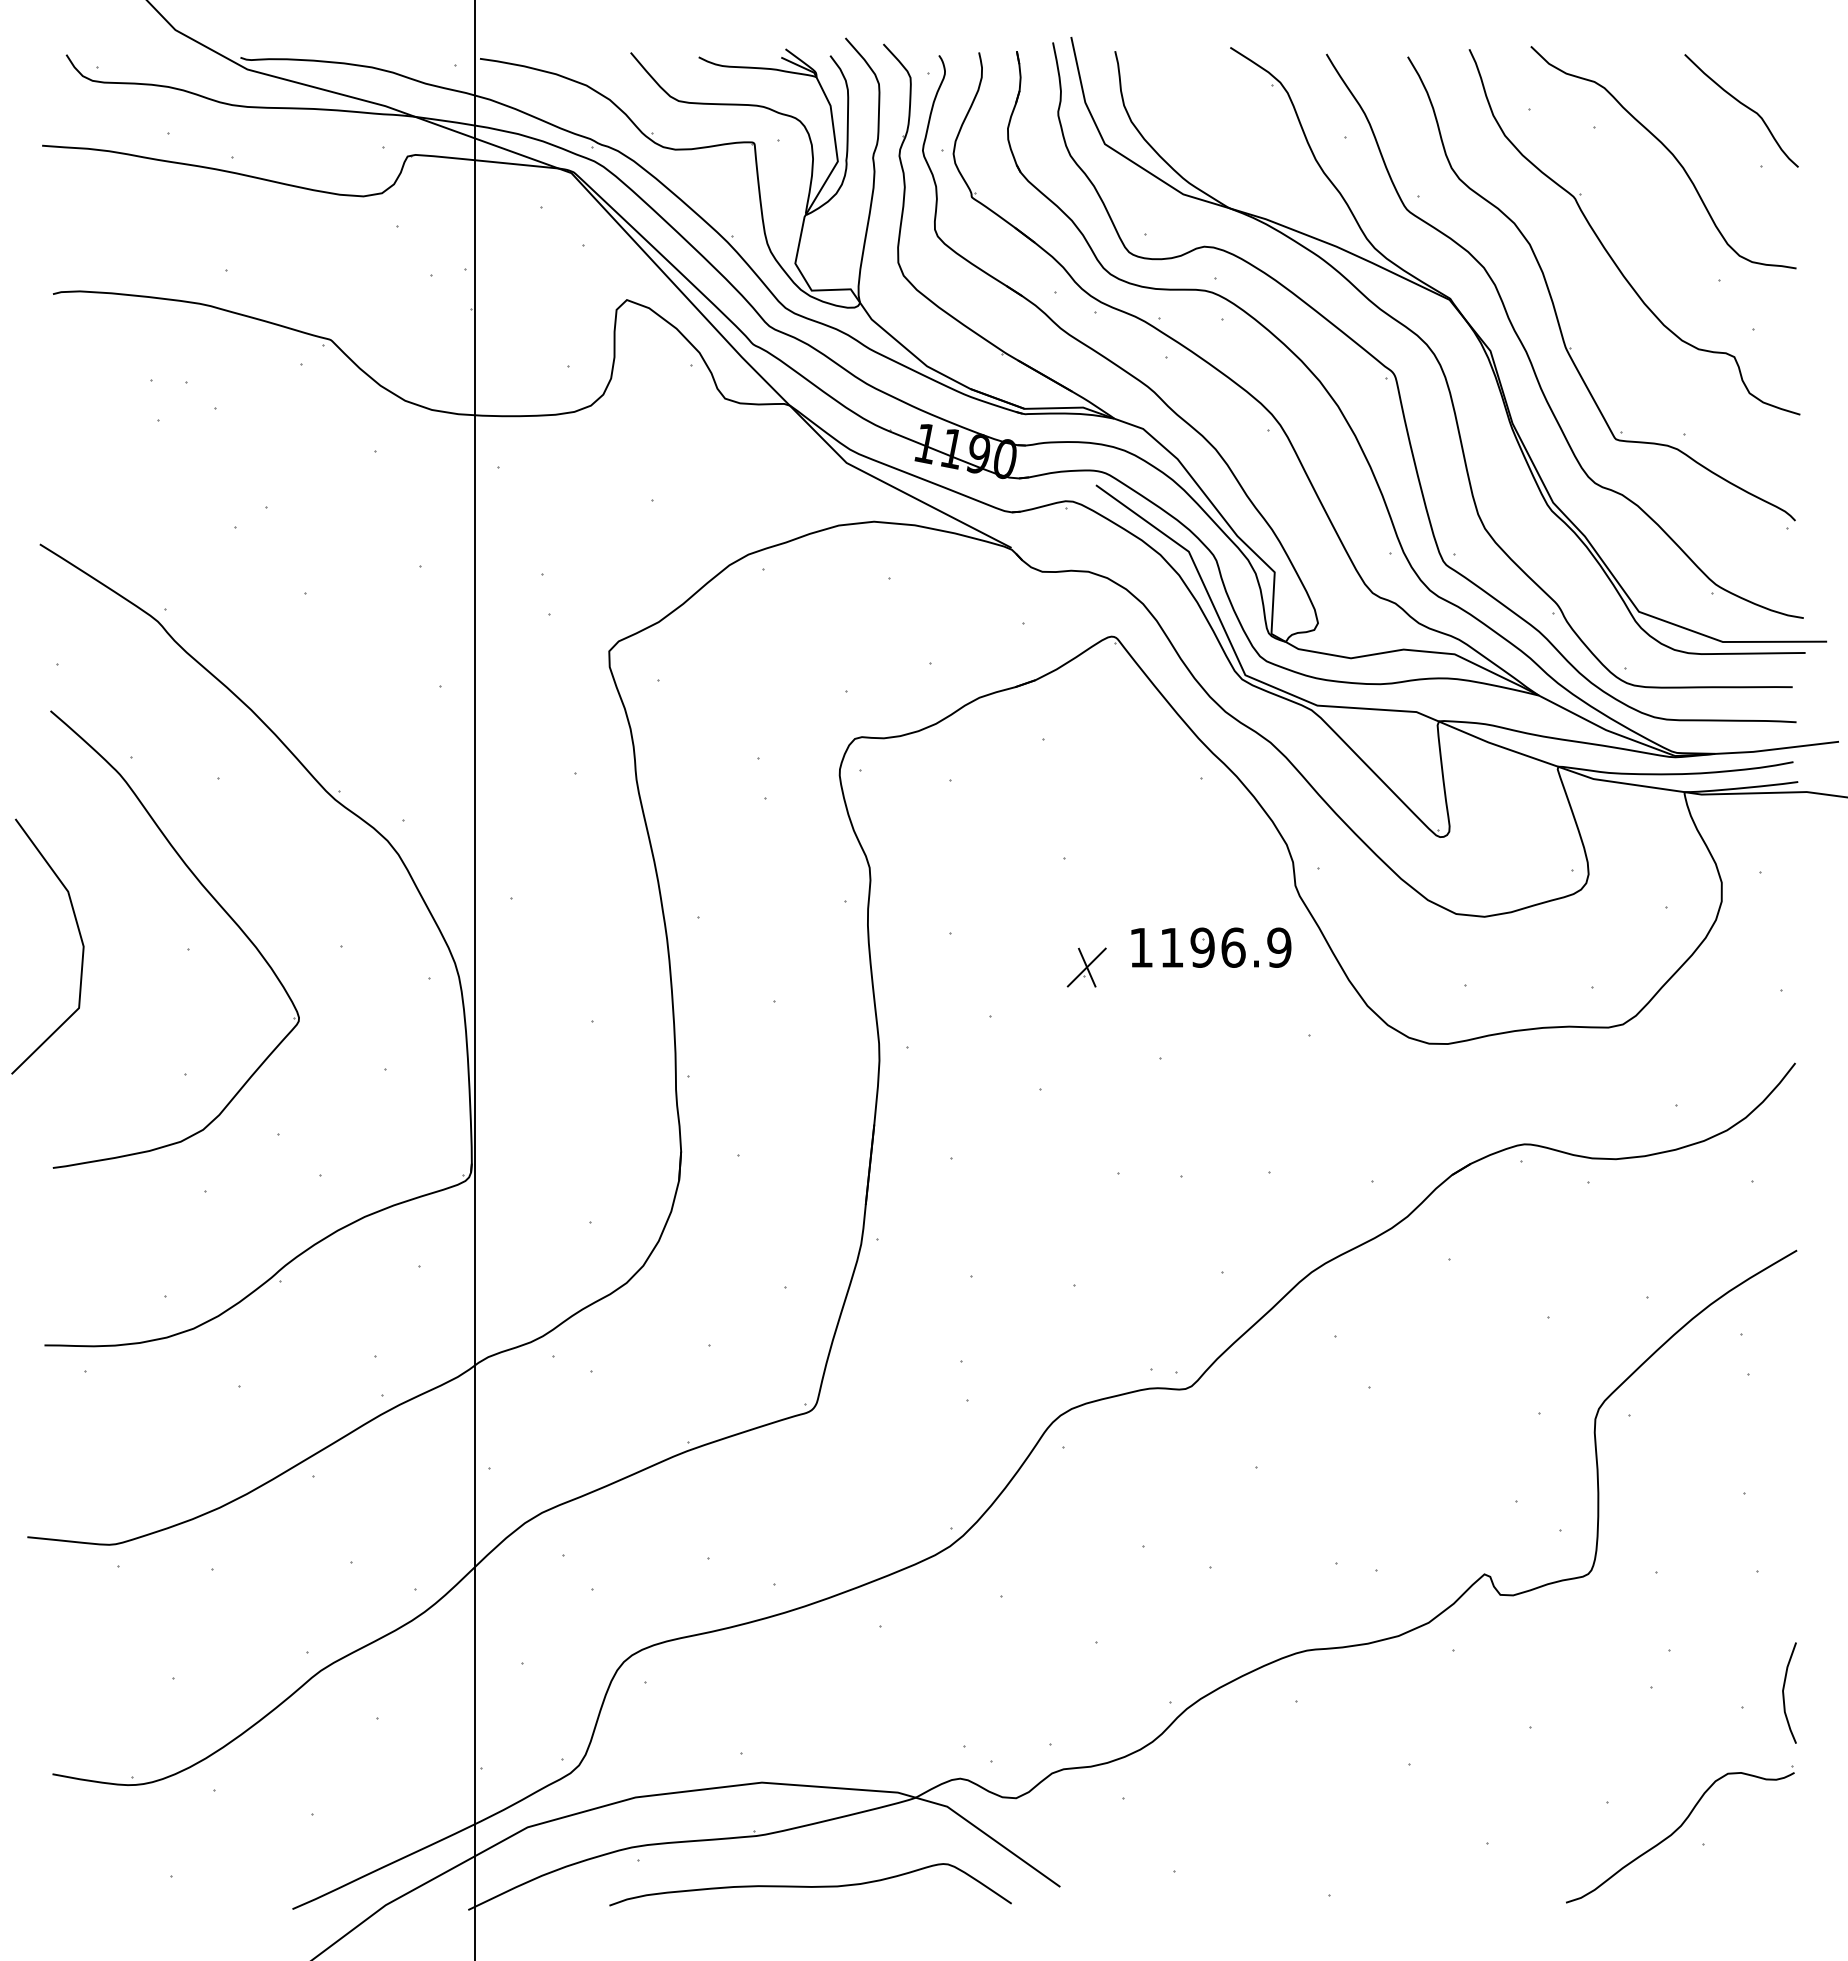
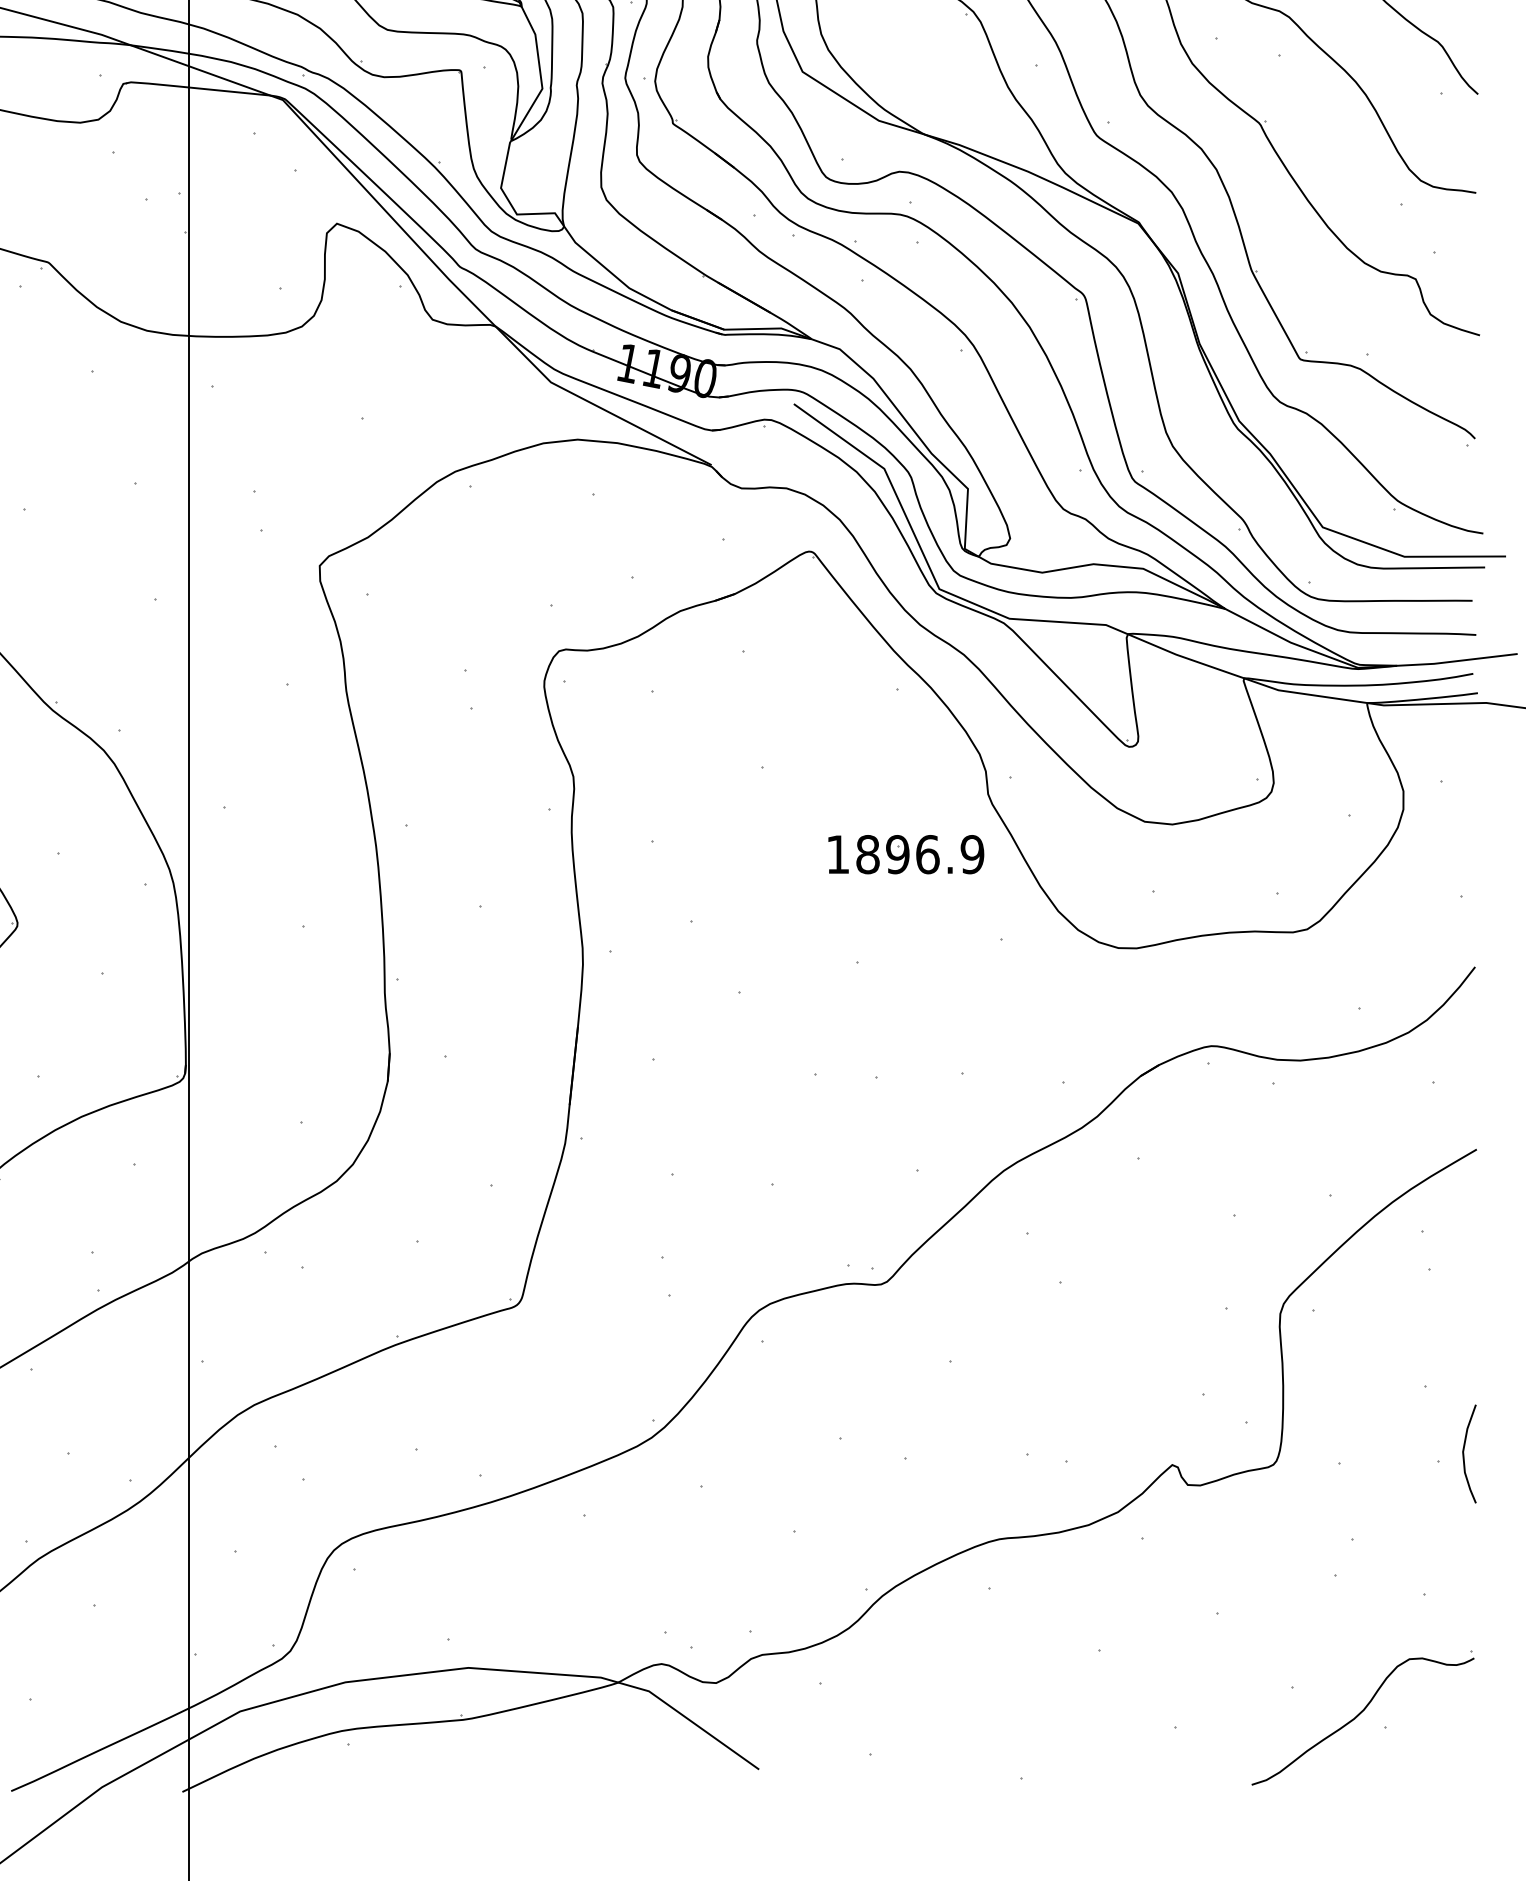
text: (1172, 947) -> (868, 854), 1196.9 -> 1896.9
part: (1086, 967) -> (784, 873), removed
curve: (1784, 1693) -> (1464, 1454), moved
curve: (810, 1886) -> (515, 1769), removed

